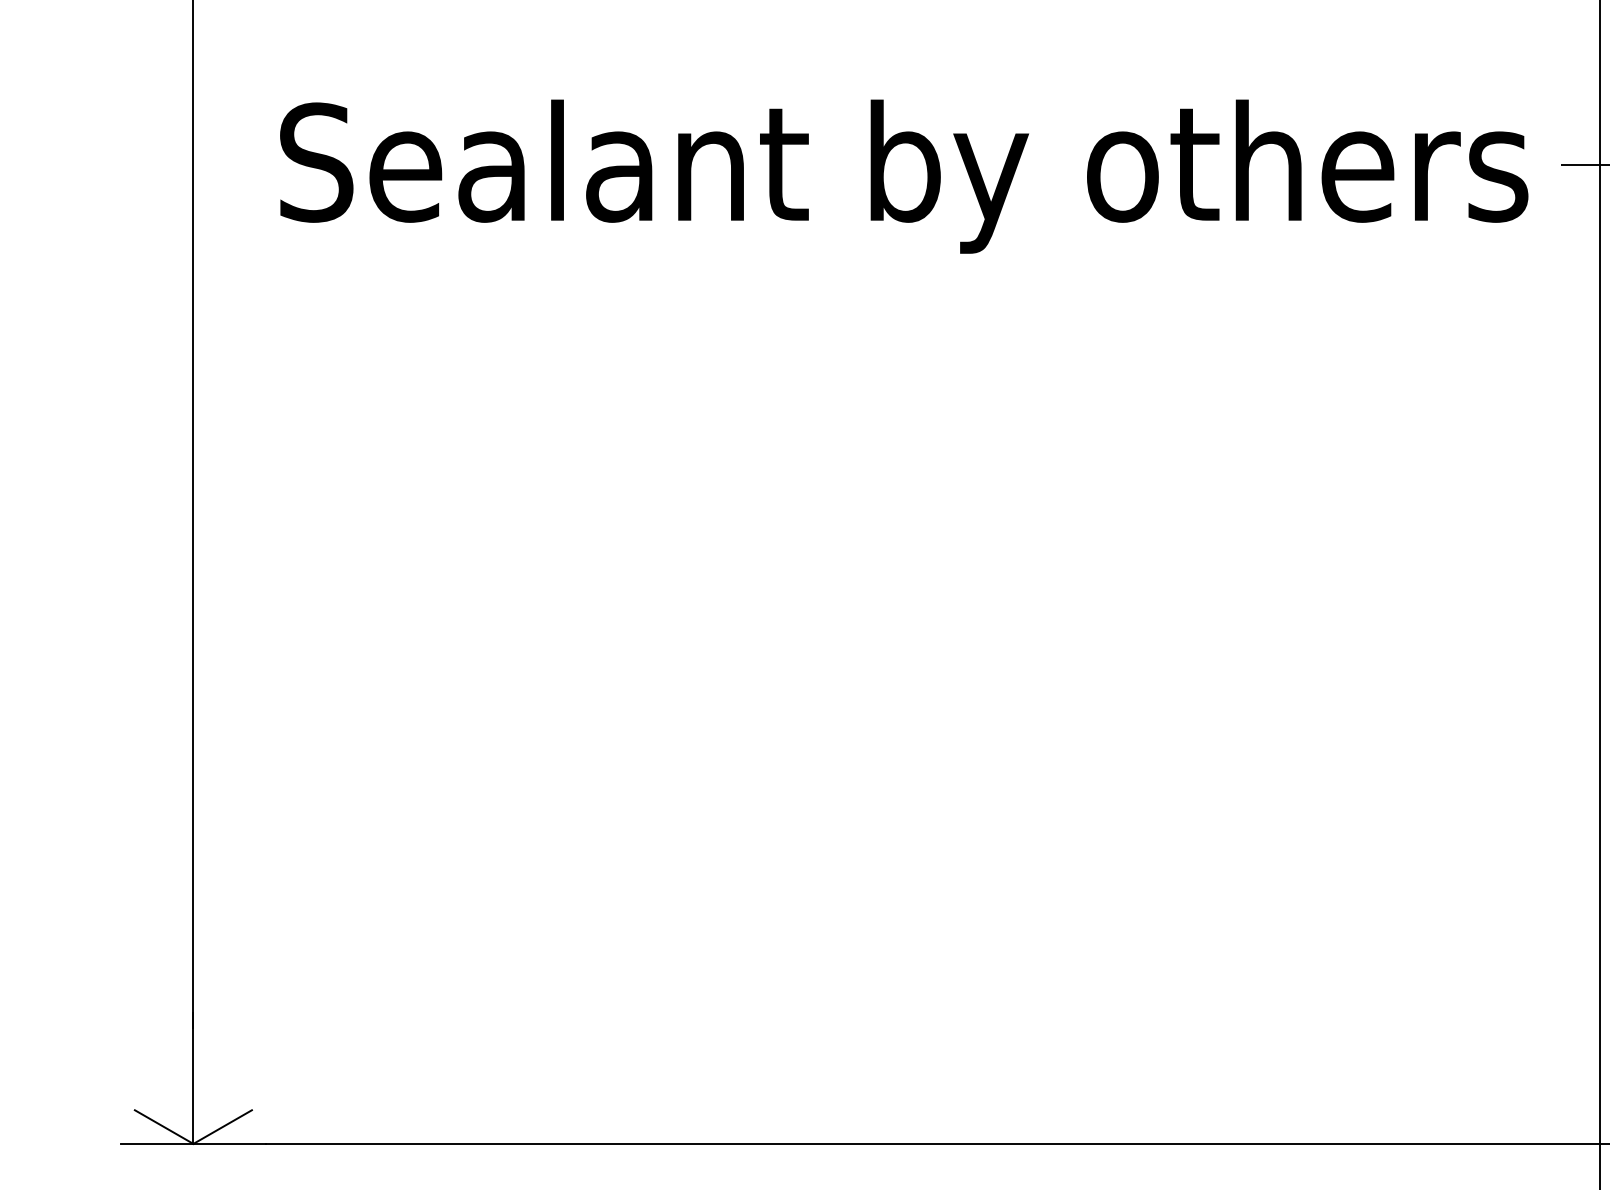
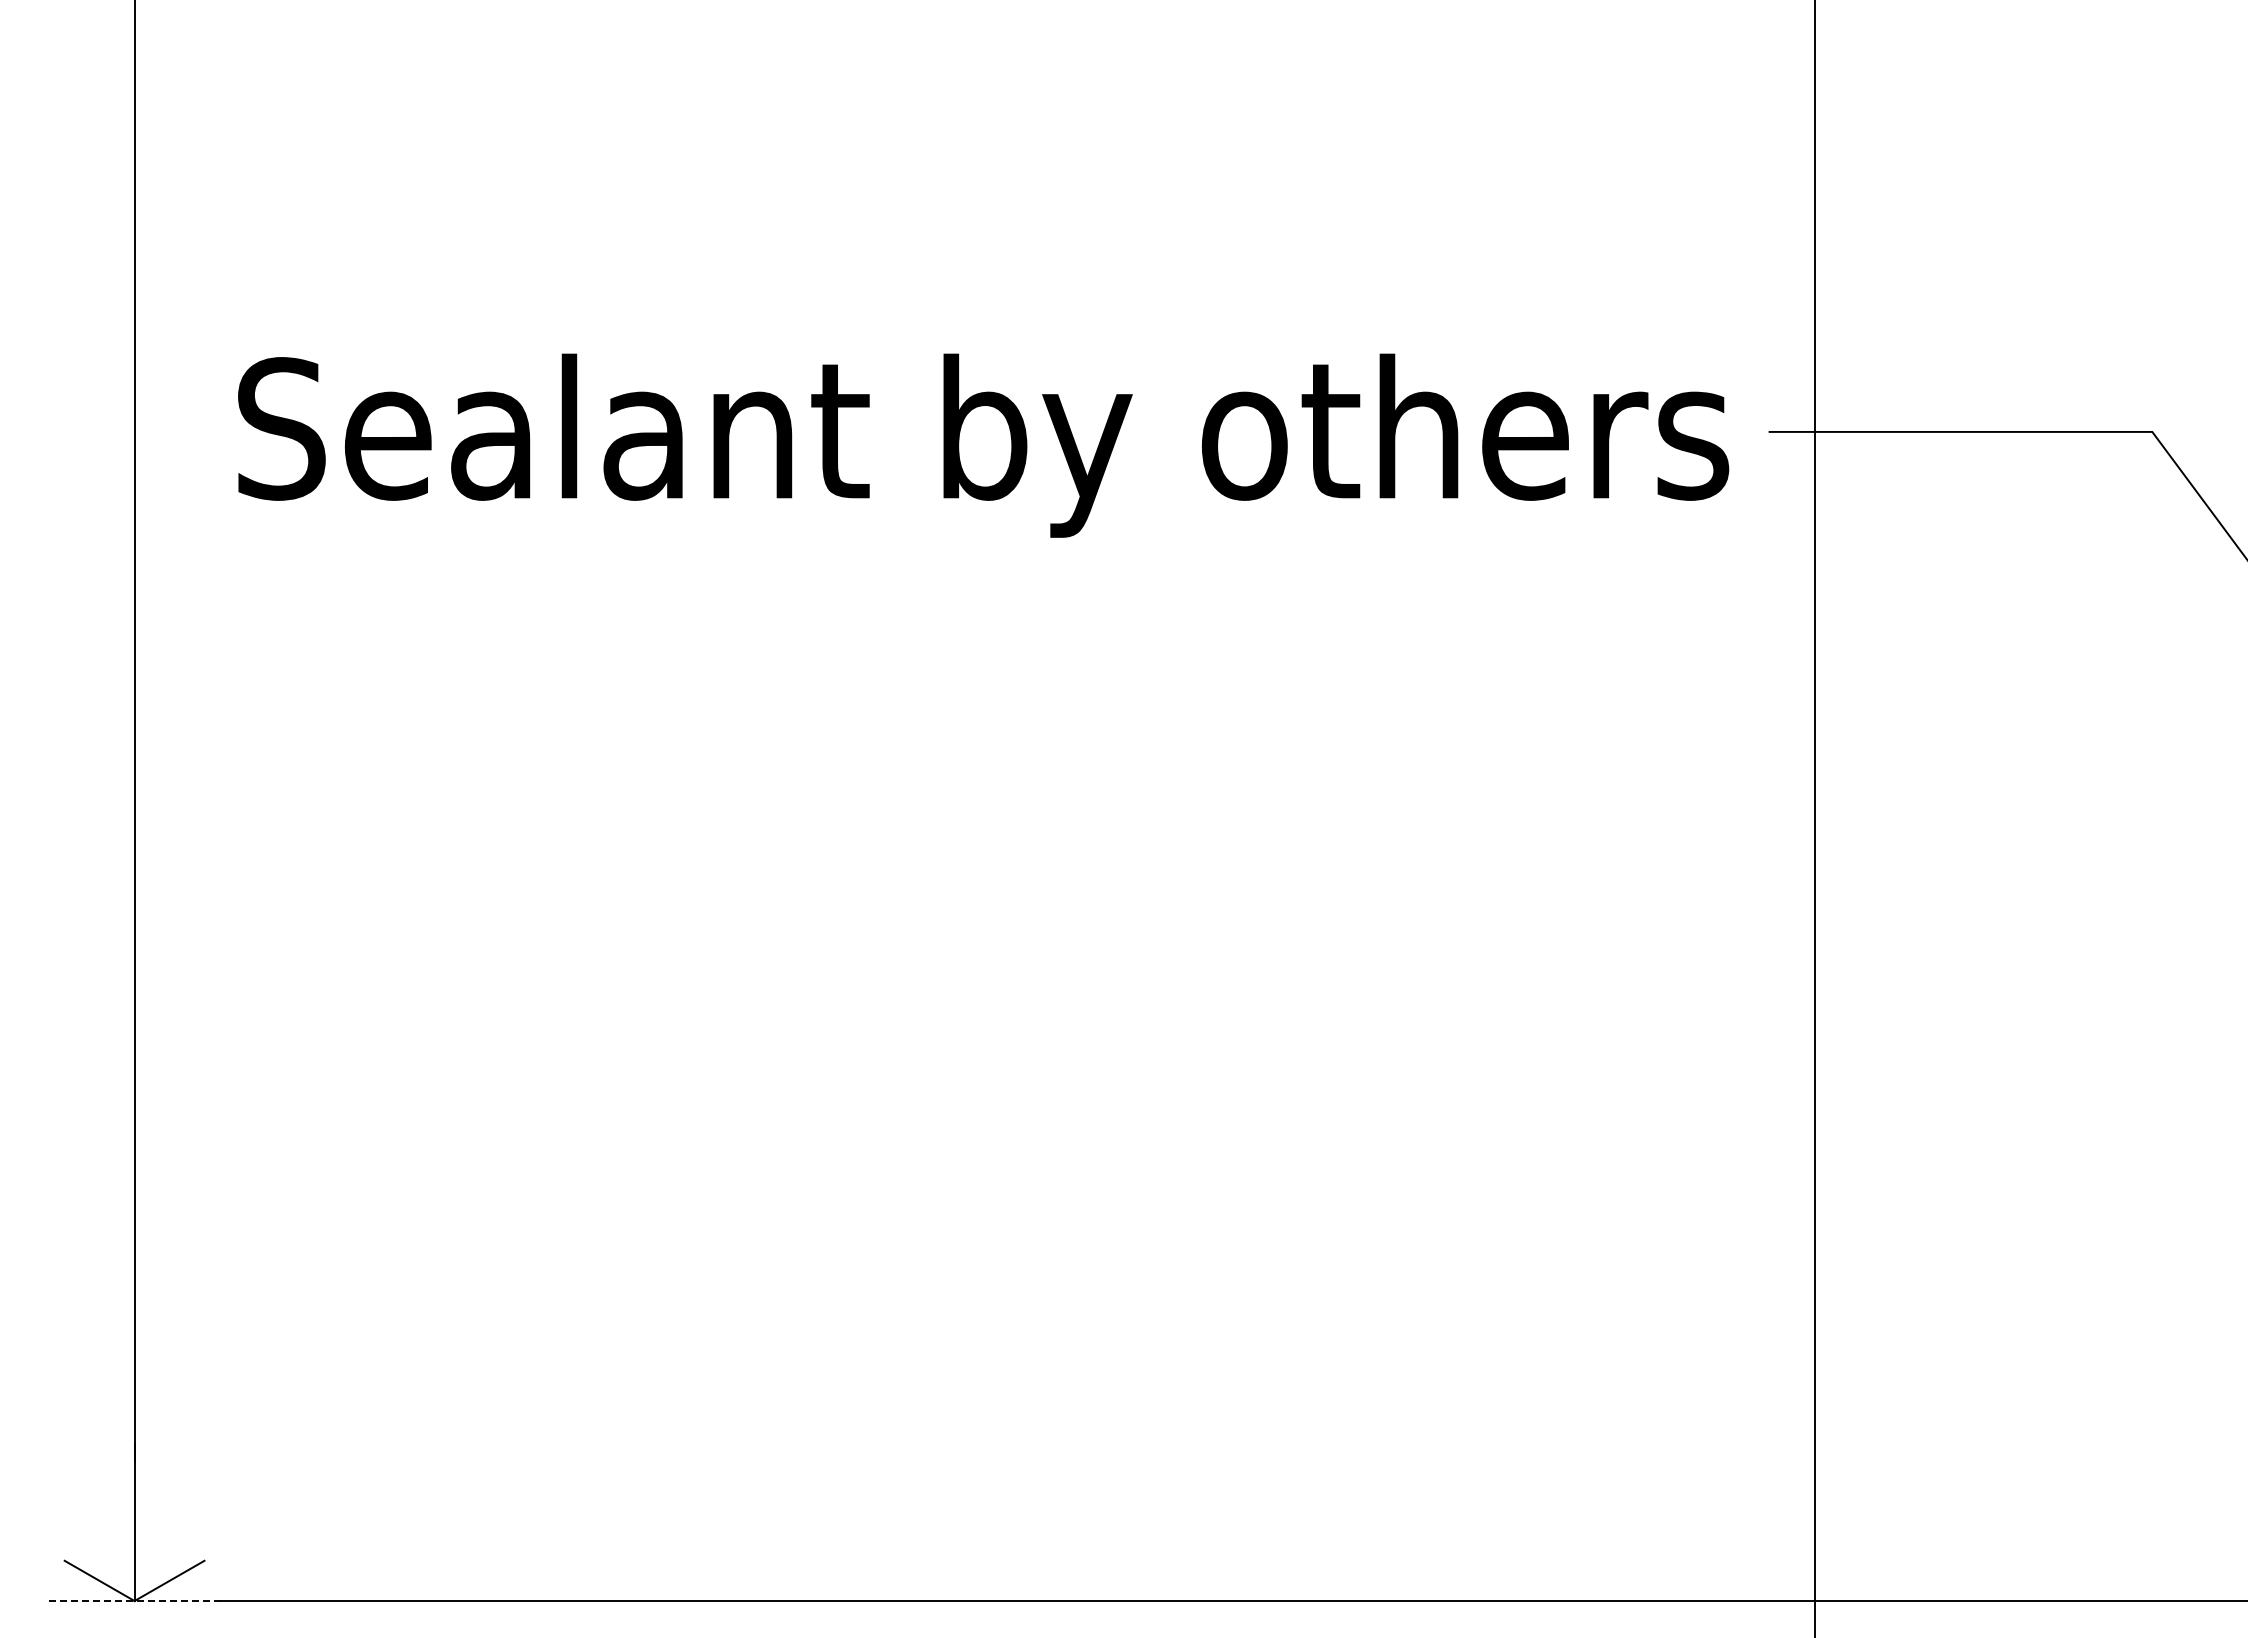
line: (193, 1144) -> (134, 1601), solid -> dashed

